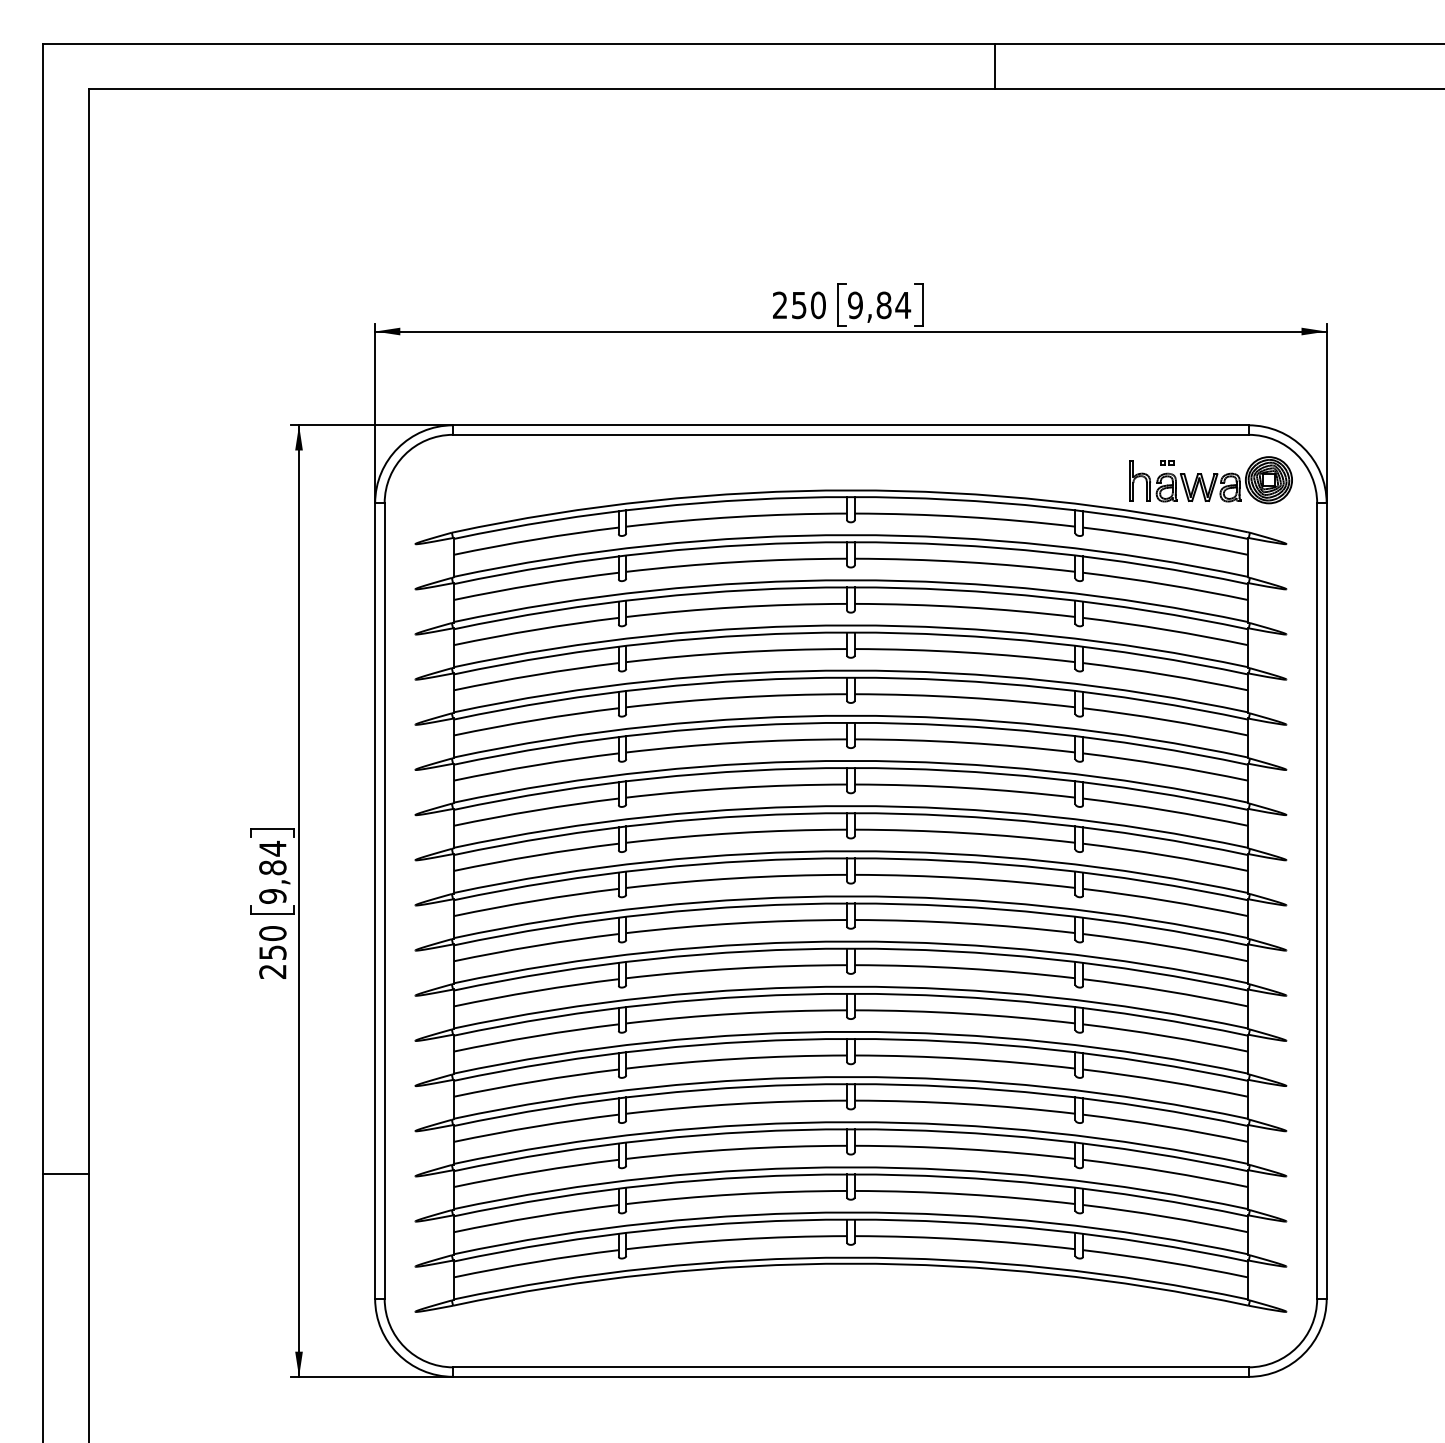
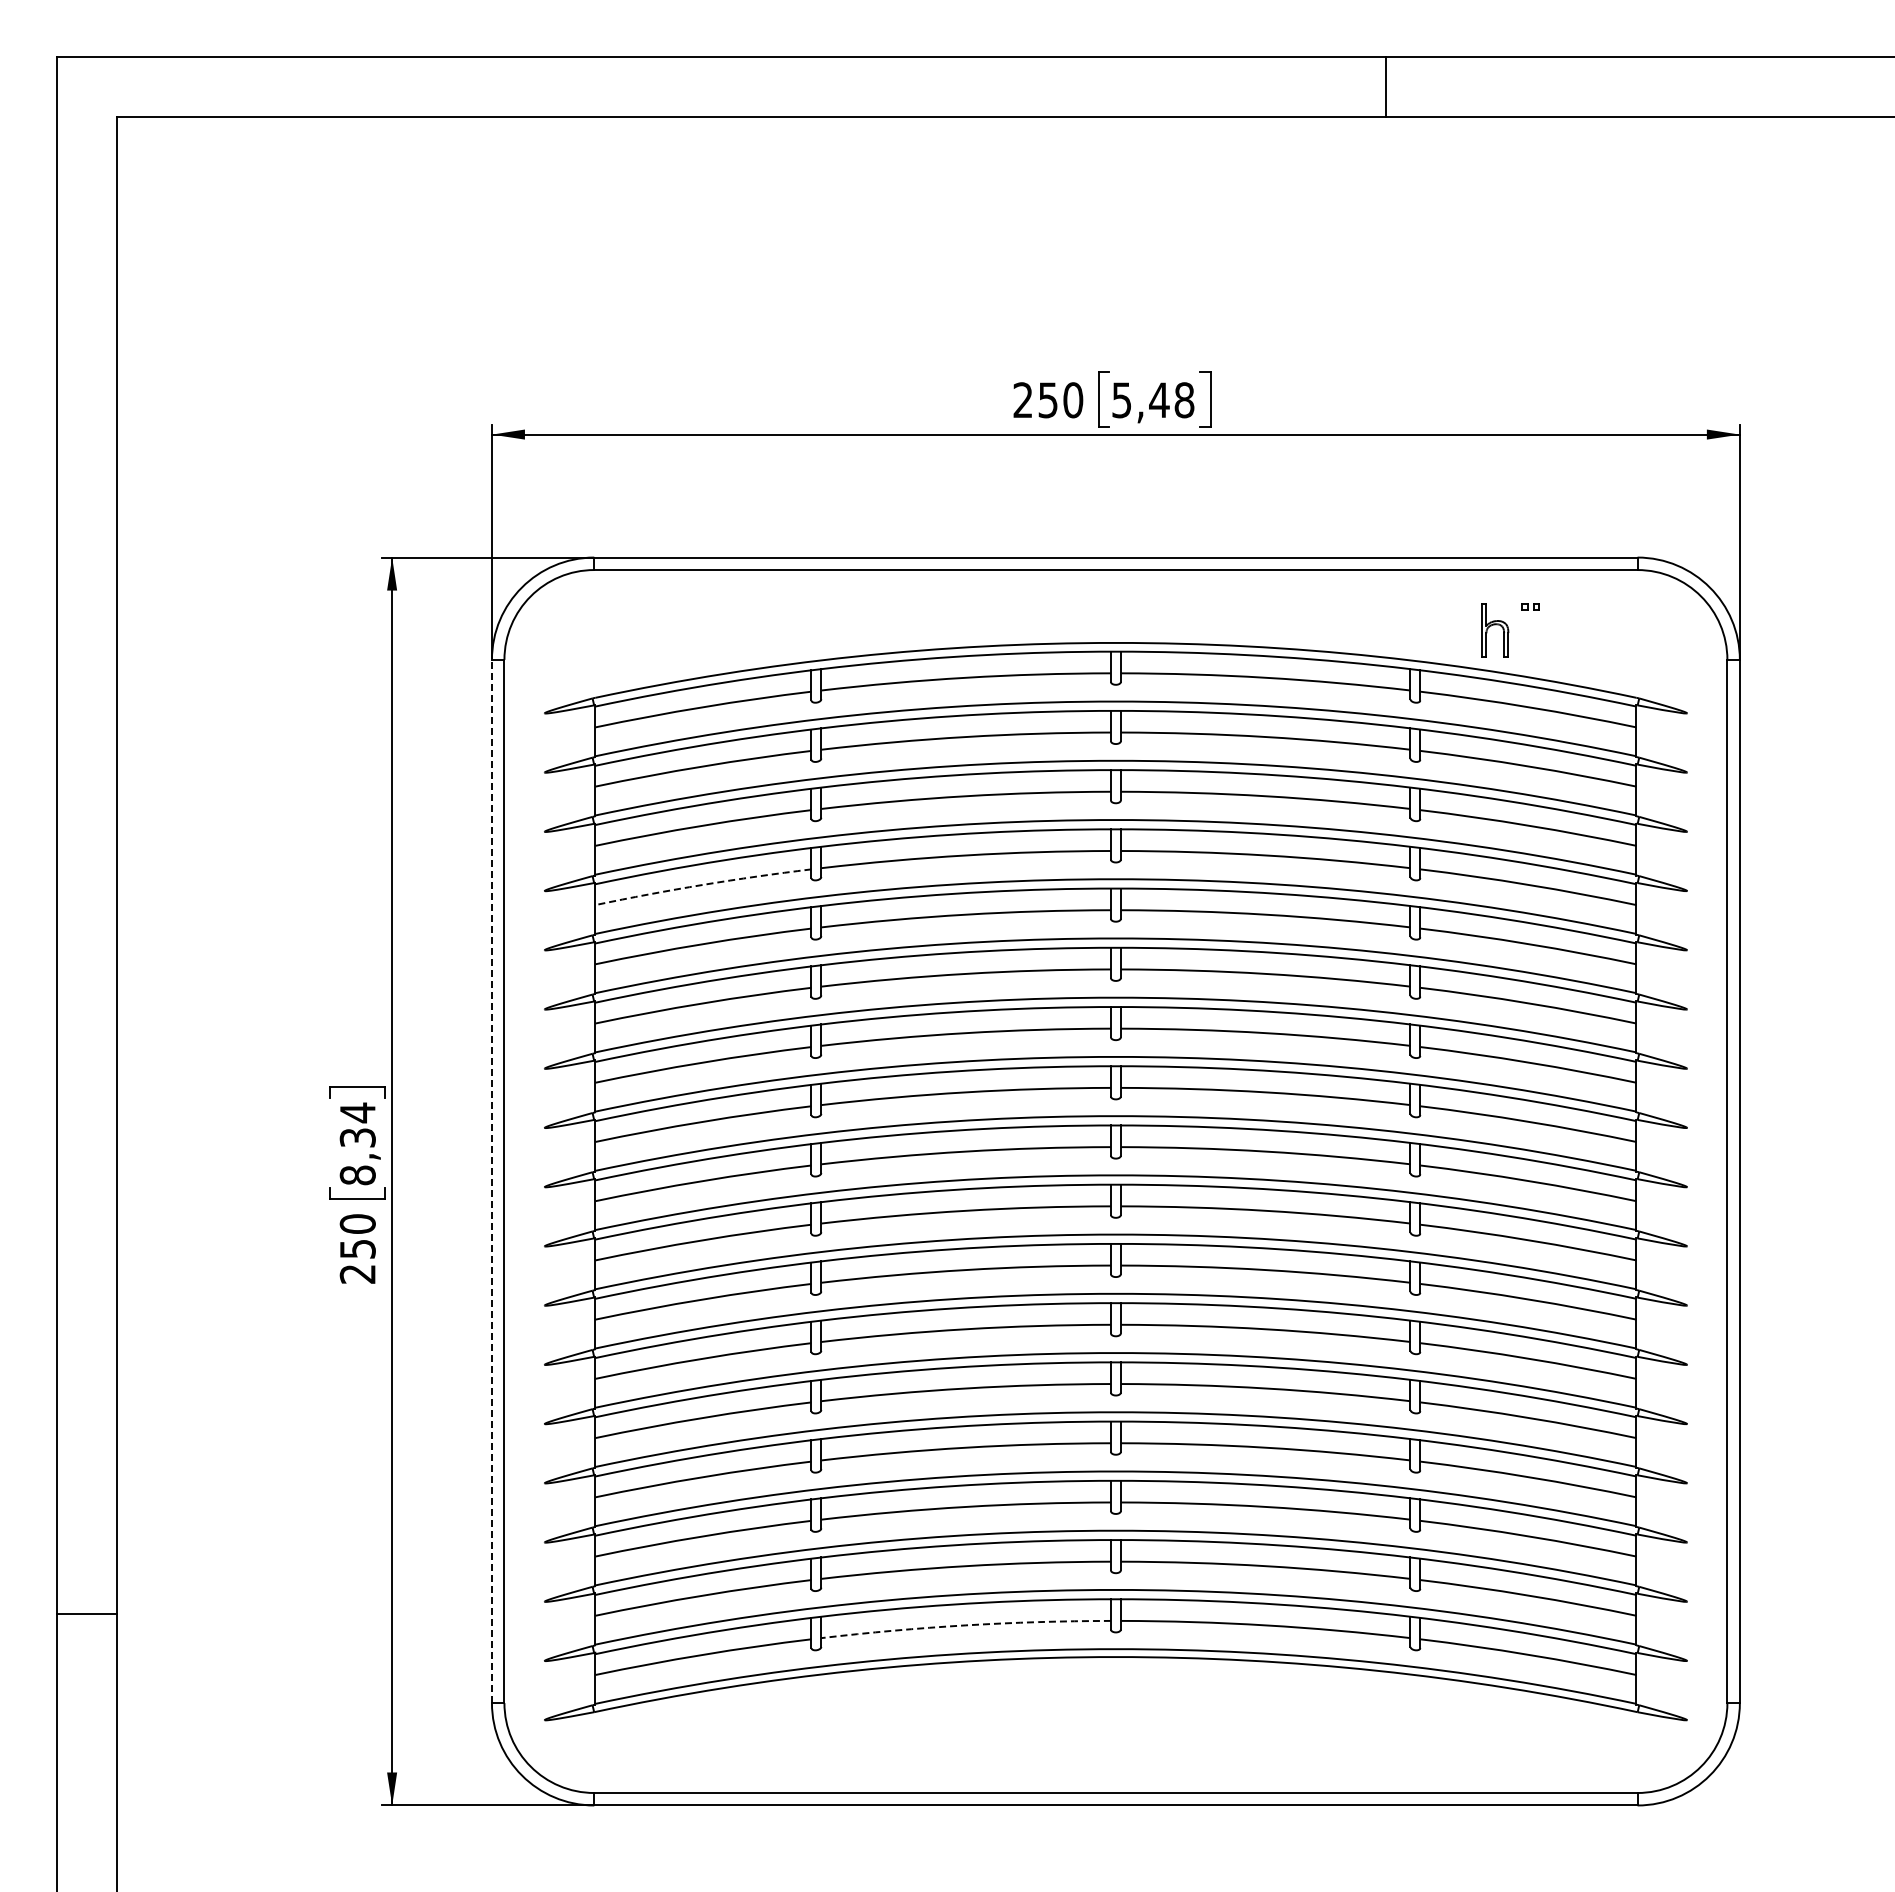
line: (994, 66) -> (1385, 86), moved
text: (879, 305) -> (1153, 400), 9,84 -> 5,48
part: (1224, 480) -> (1605, 629), removed
arc: (536, 674) -> (703, 884), solid -> dashed
text: (272, 882) -> (357, 1156), 9,84 -> 8,34
line: (374, 901) -> (491, 1181), solid -> dashed
line: (65, 1174) -> (86, 1614), moved
arc: (736, 1239) -> (965, 1625), solid -> dashed

